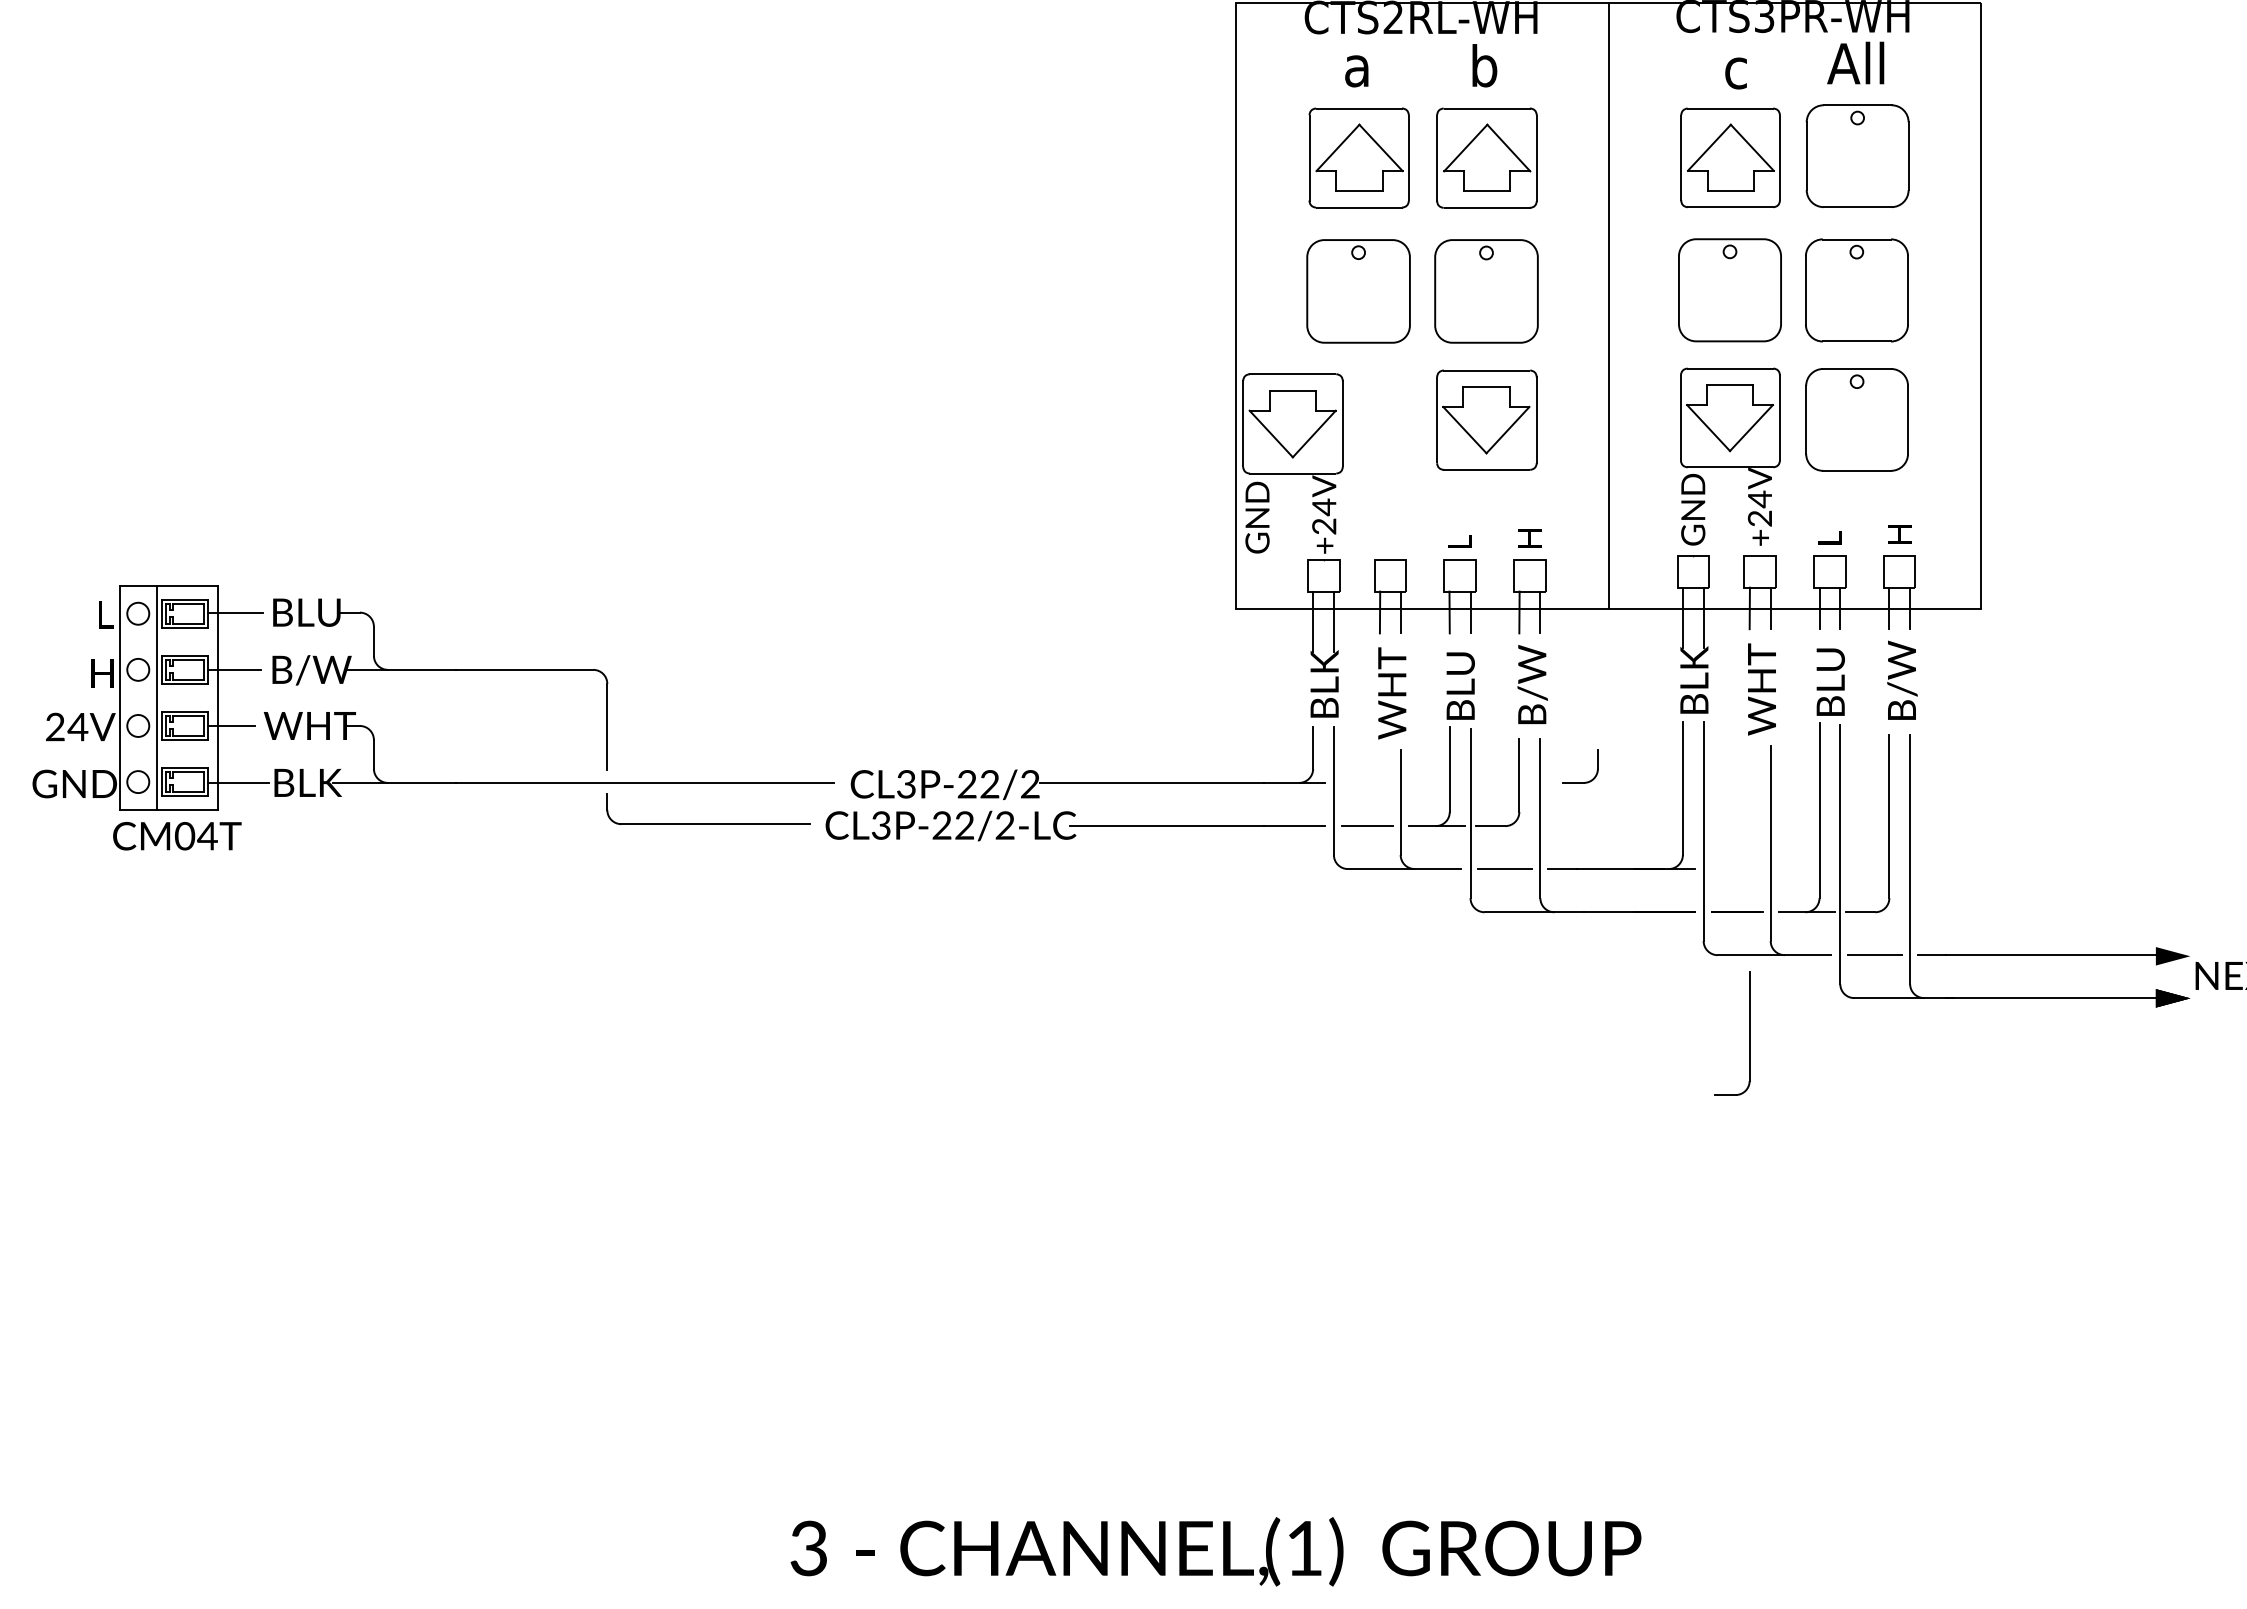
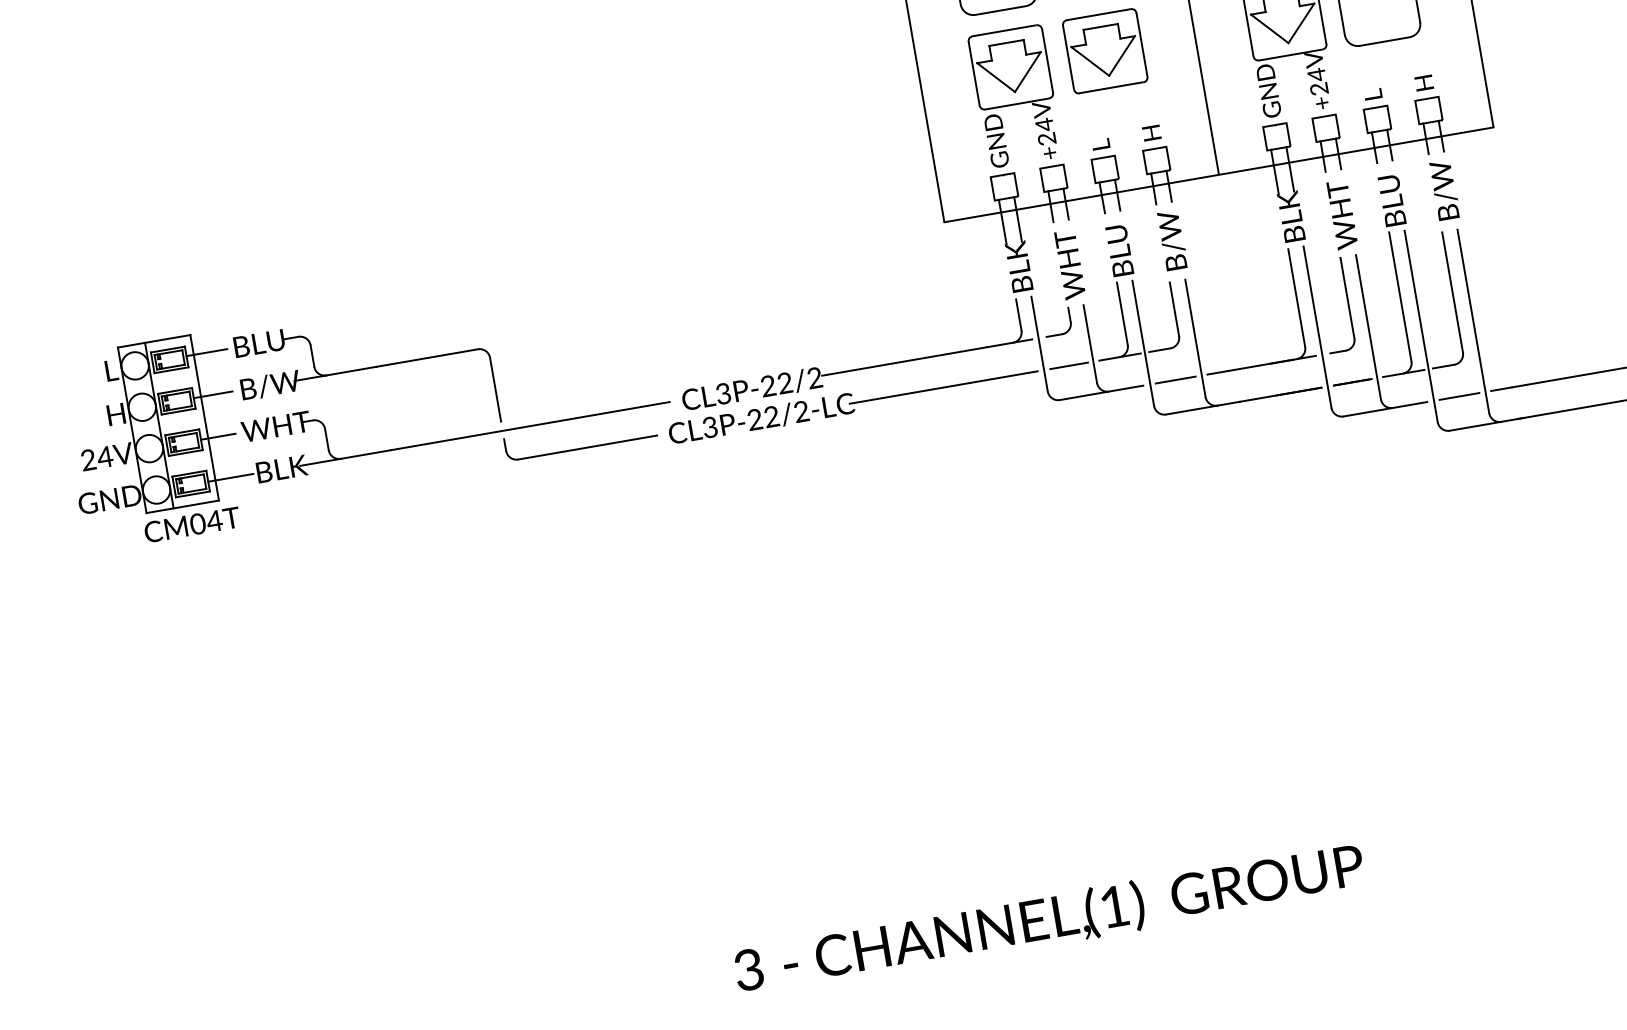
part: (1292, 463) -> (1015, 96), moved
circle: (137, 613) -> (134, 365), size x1.67
circle: (137, 669) -> (141, 407), size x1.67
circle: (137, 725) -> (148, 448), size x1.67
circle: (137, 781) -> (155, 489), size x1.67
part: (1585, 781) -> (1063, 333), moved
part: (1749, 1033) -> (1348, 303), moved

